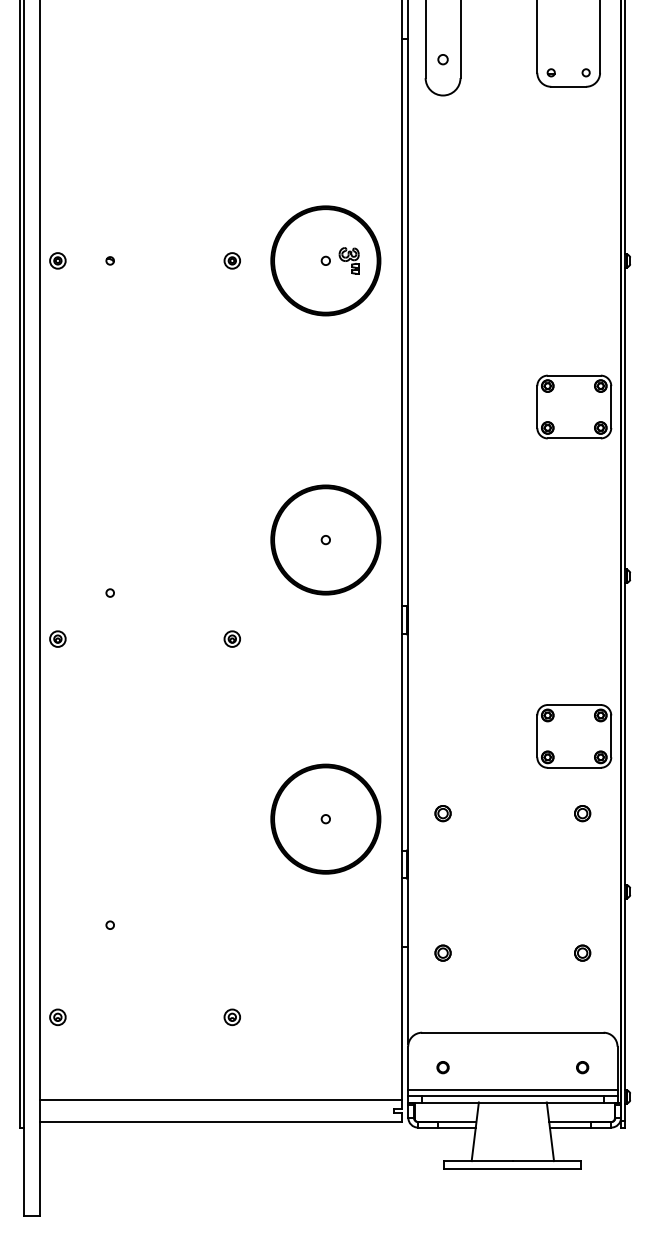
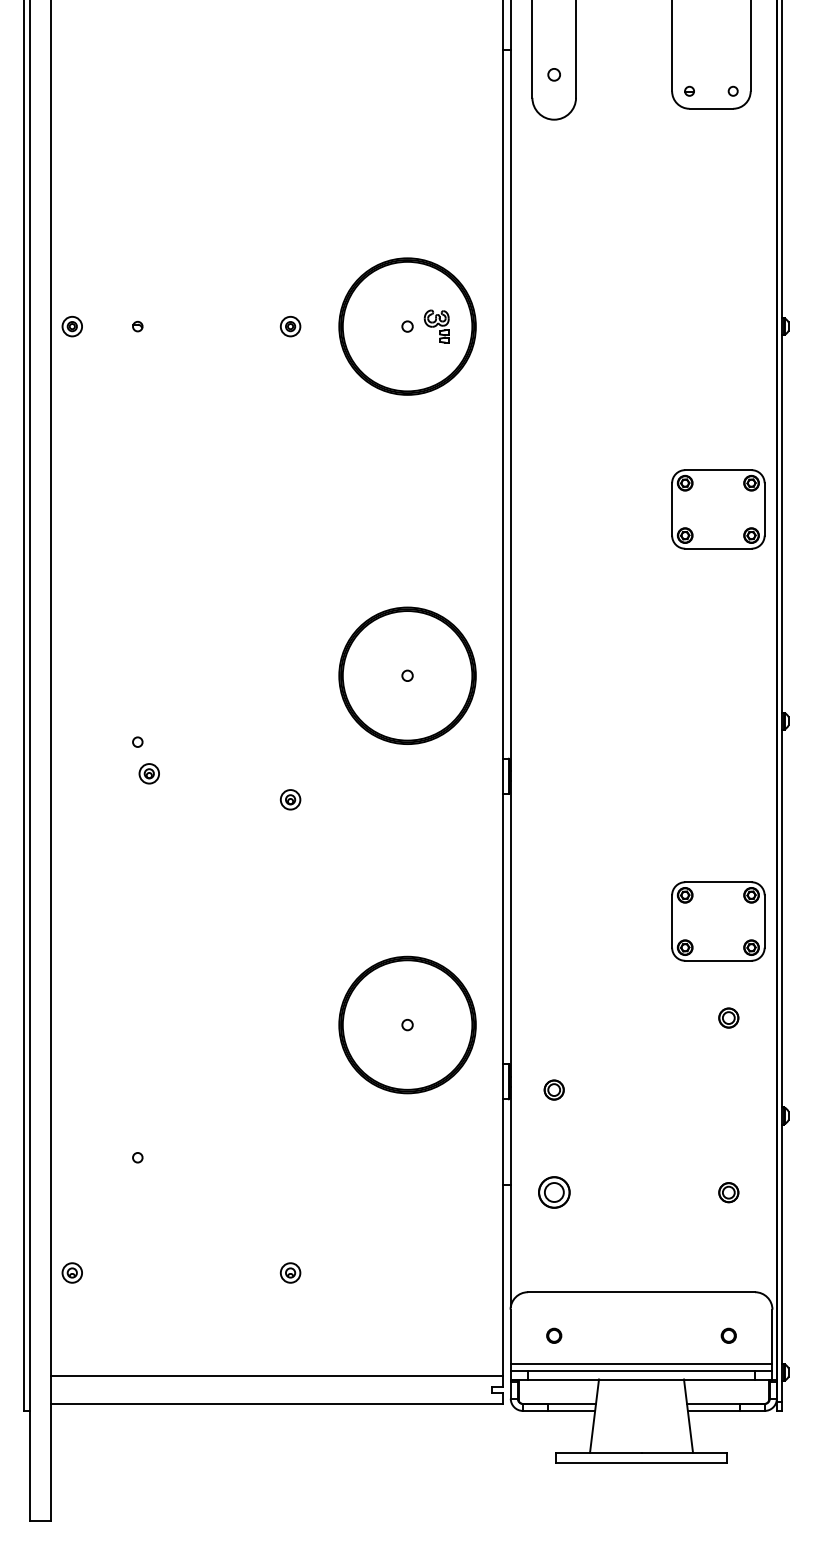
part: (57, 638) -> (148, 773), moved
part: (442, 813) -> (553, 1089), moved
part: (442, 953) -> (553, 1192), size x1.6

